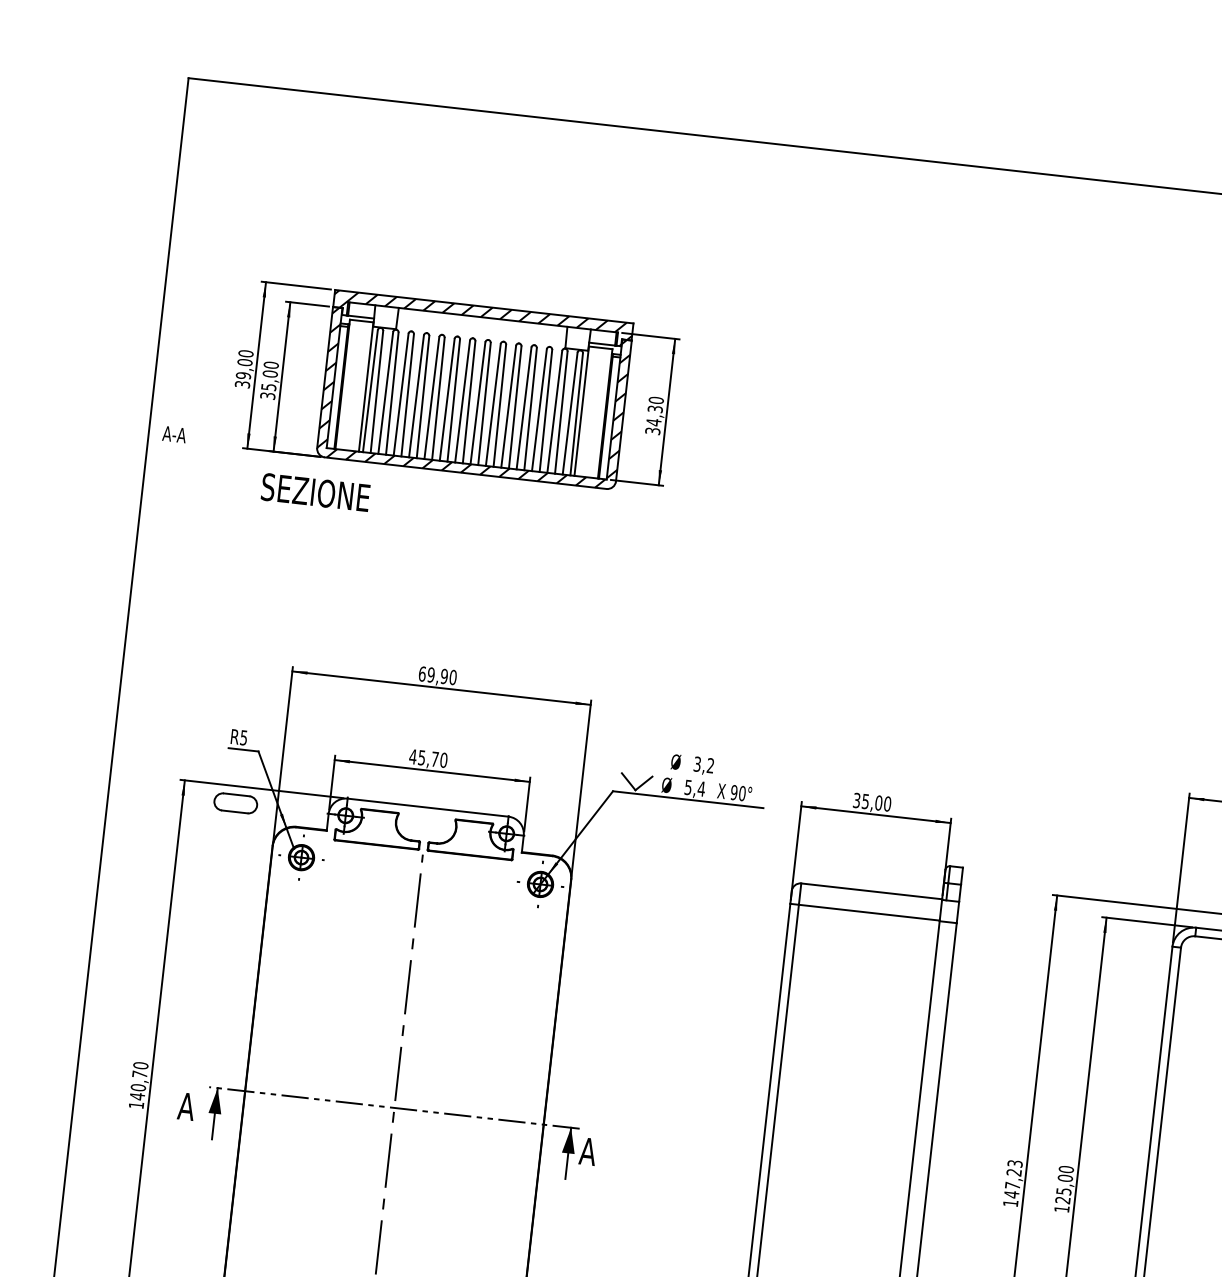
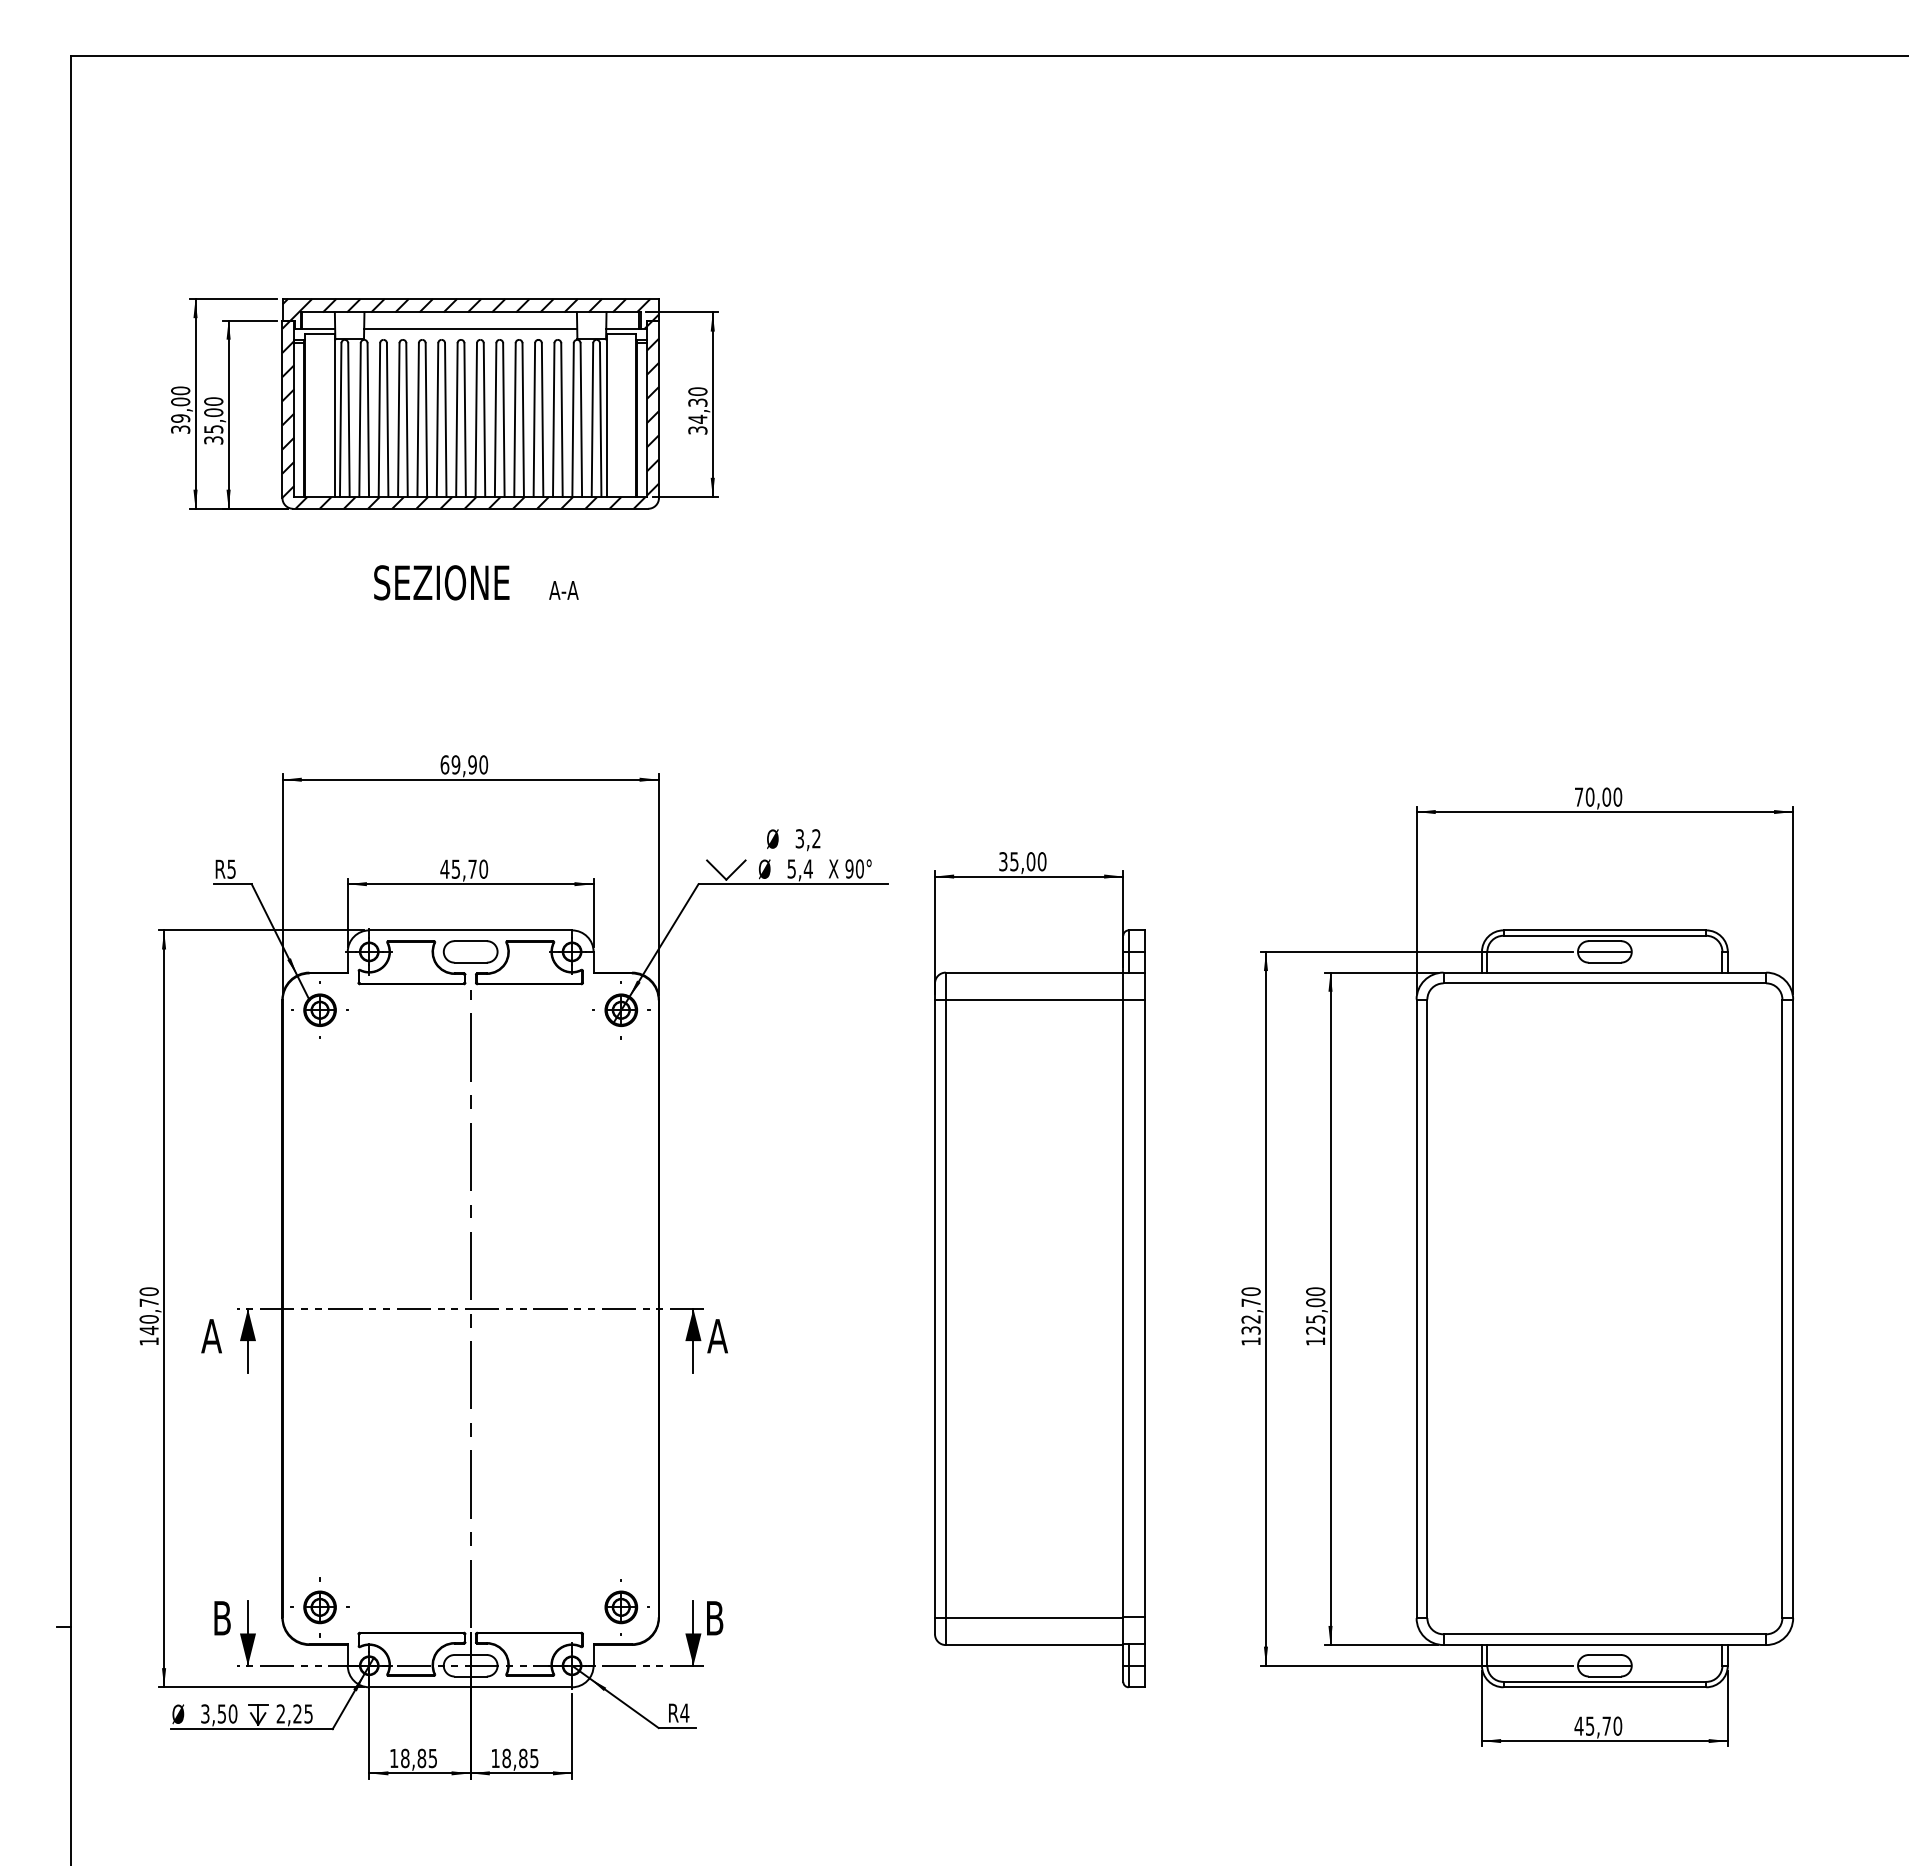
line: (481, 330) -> (470, 329), added
text: (174, 434) -> (563, 590), moved
text: (315, 492) -> (441, 582), moved
part: (235, 803) -> (470, 951), moved
text: (1012, 1179) -> (1250, 1311), 147,23 -> 132,70

